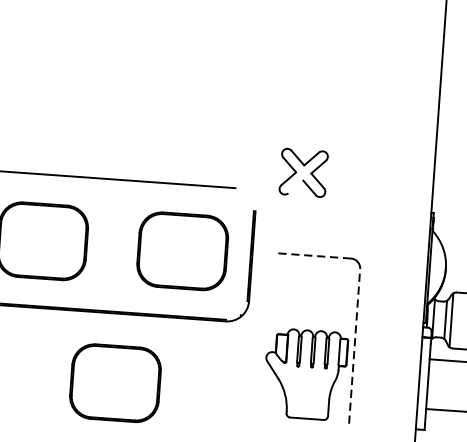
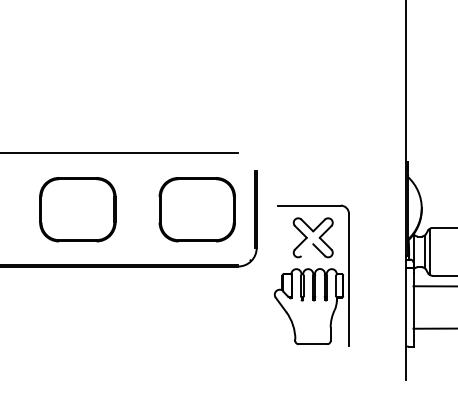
part: (302, 172) -> (312, 237), moved
line: (313, 255) -> (308, 205), dashed -> solid
line: (355, 345) -> (349, 279), dashed -> solid
part: (114, 382) -> (147, 325), removed

